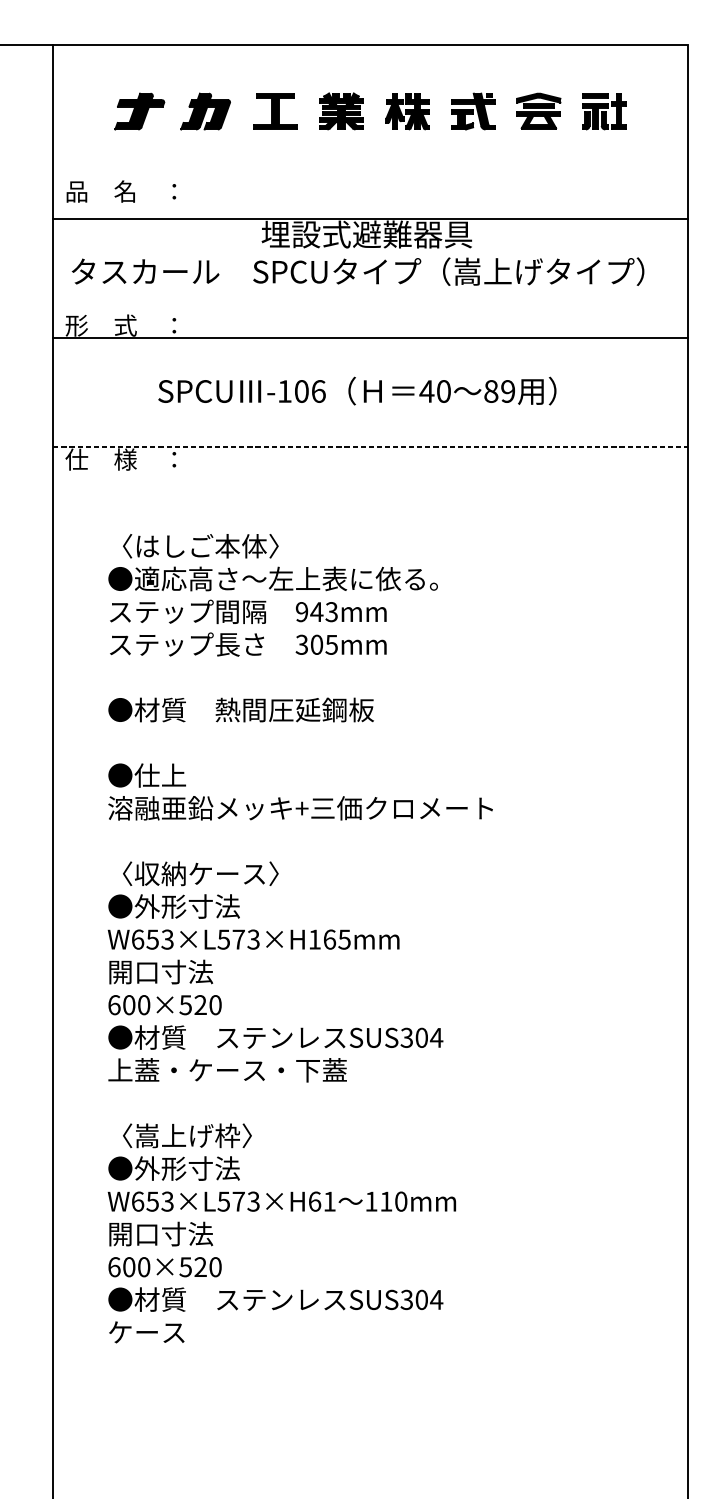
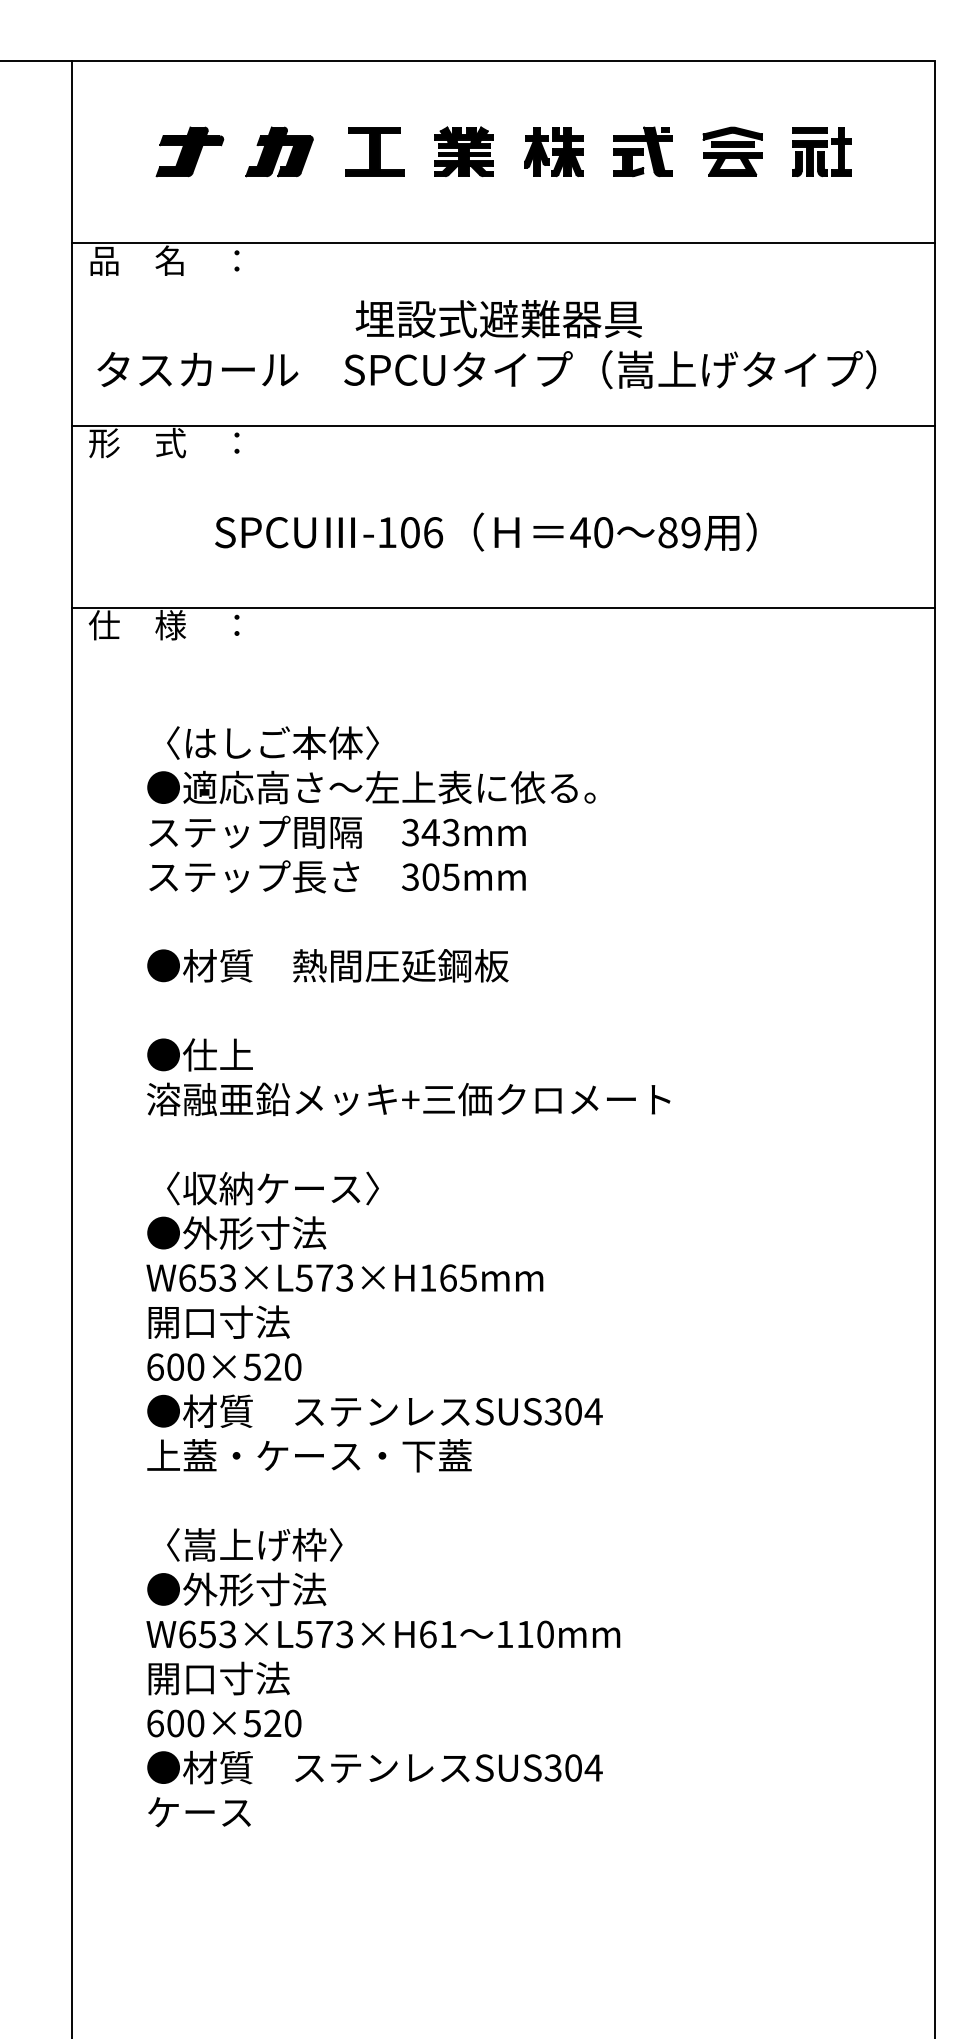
line: (370, 218) -> (503, 243), moved
line: (370, 337) -> (503, 425), moved
line: (371, 446) -> (504, 607), dashed -> solid
text: (301, 611) -> (410, 832), 943mm -> 343mm

